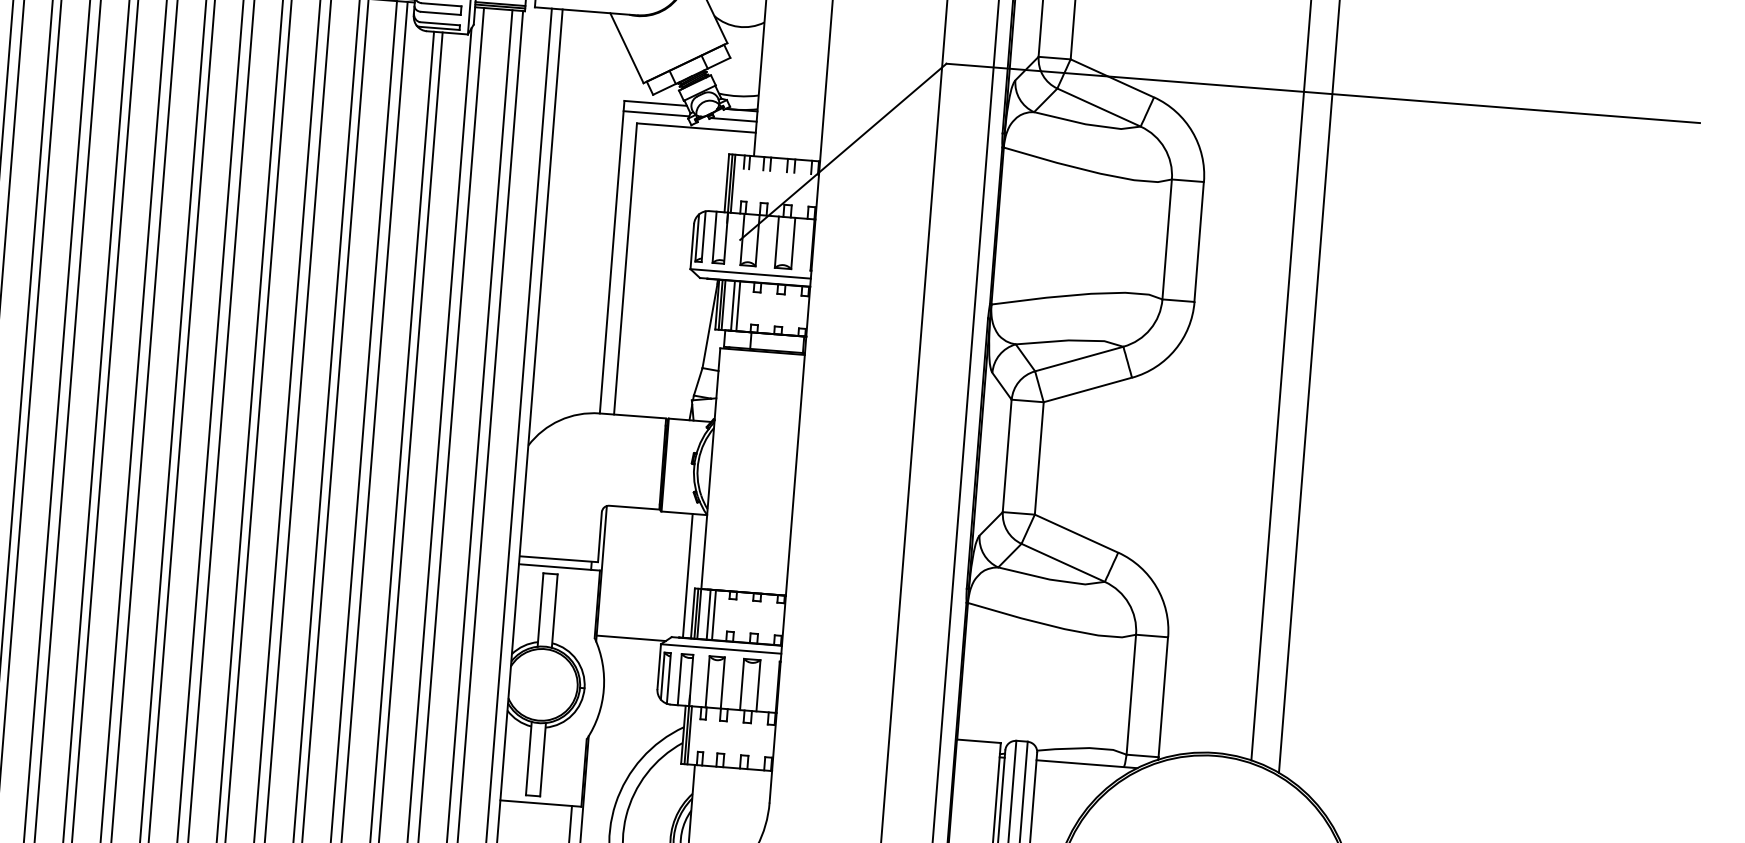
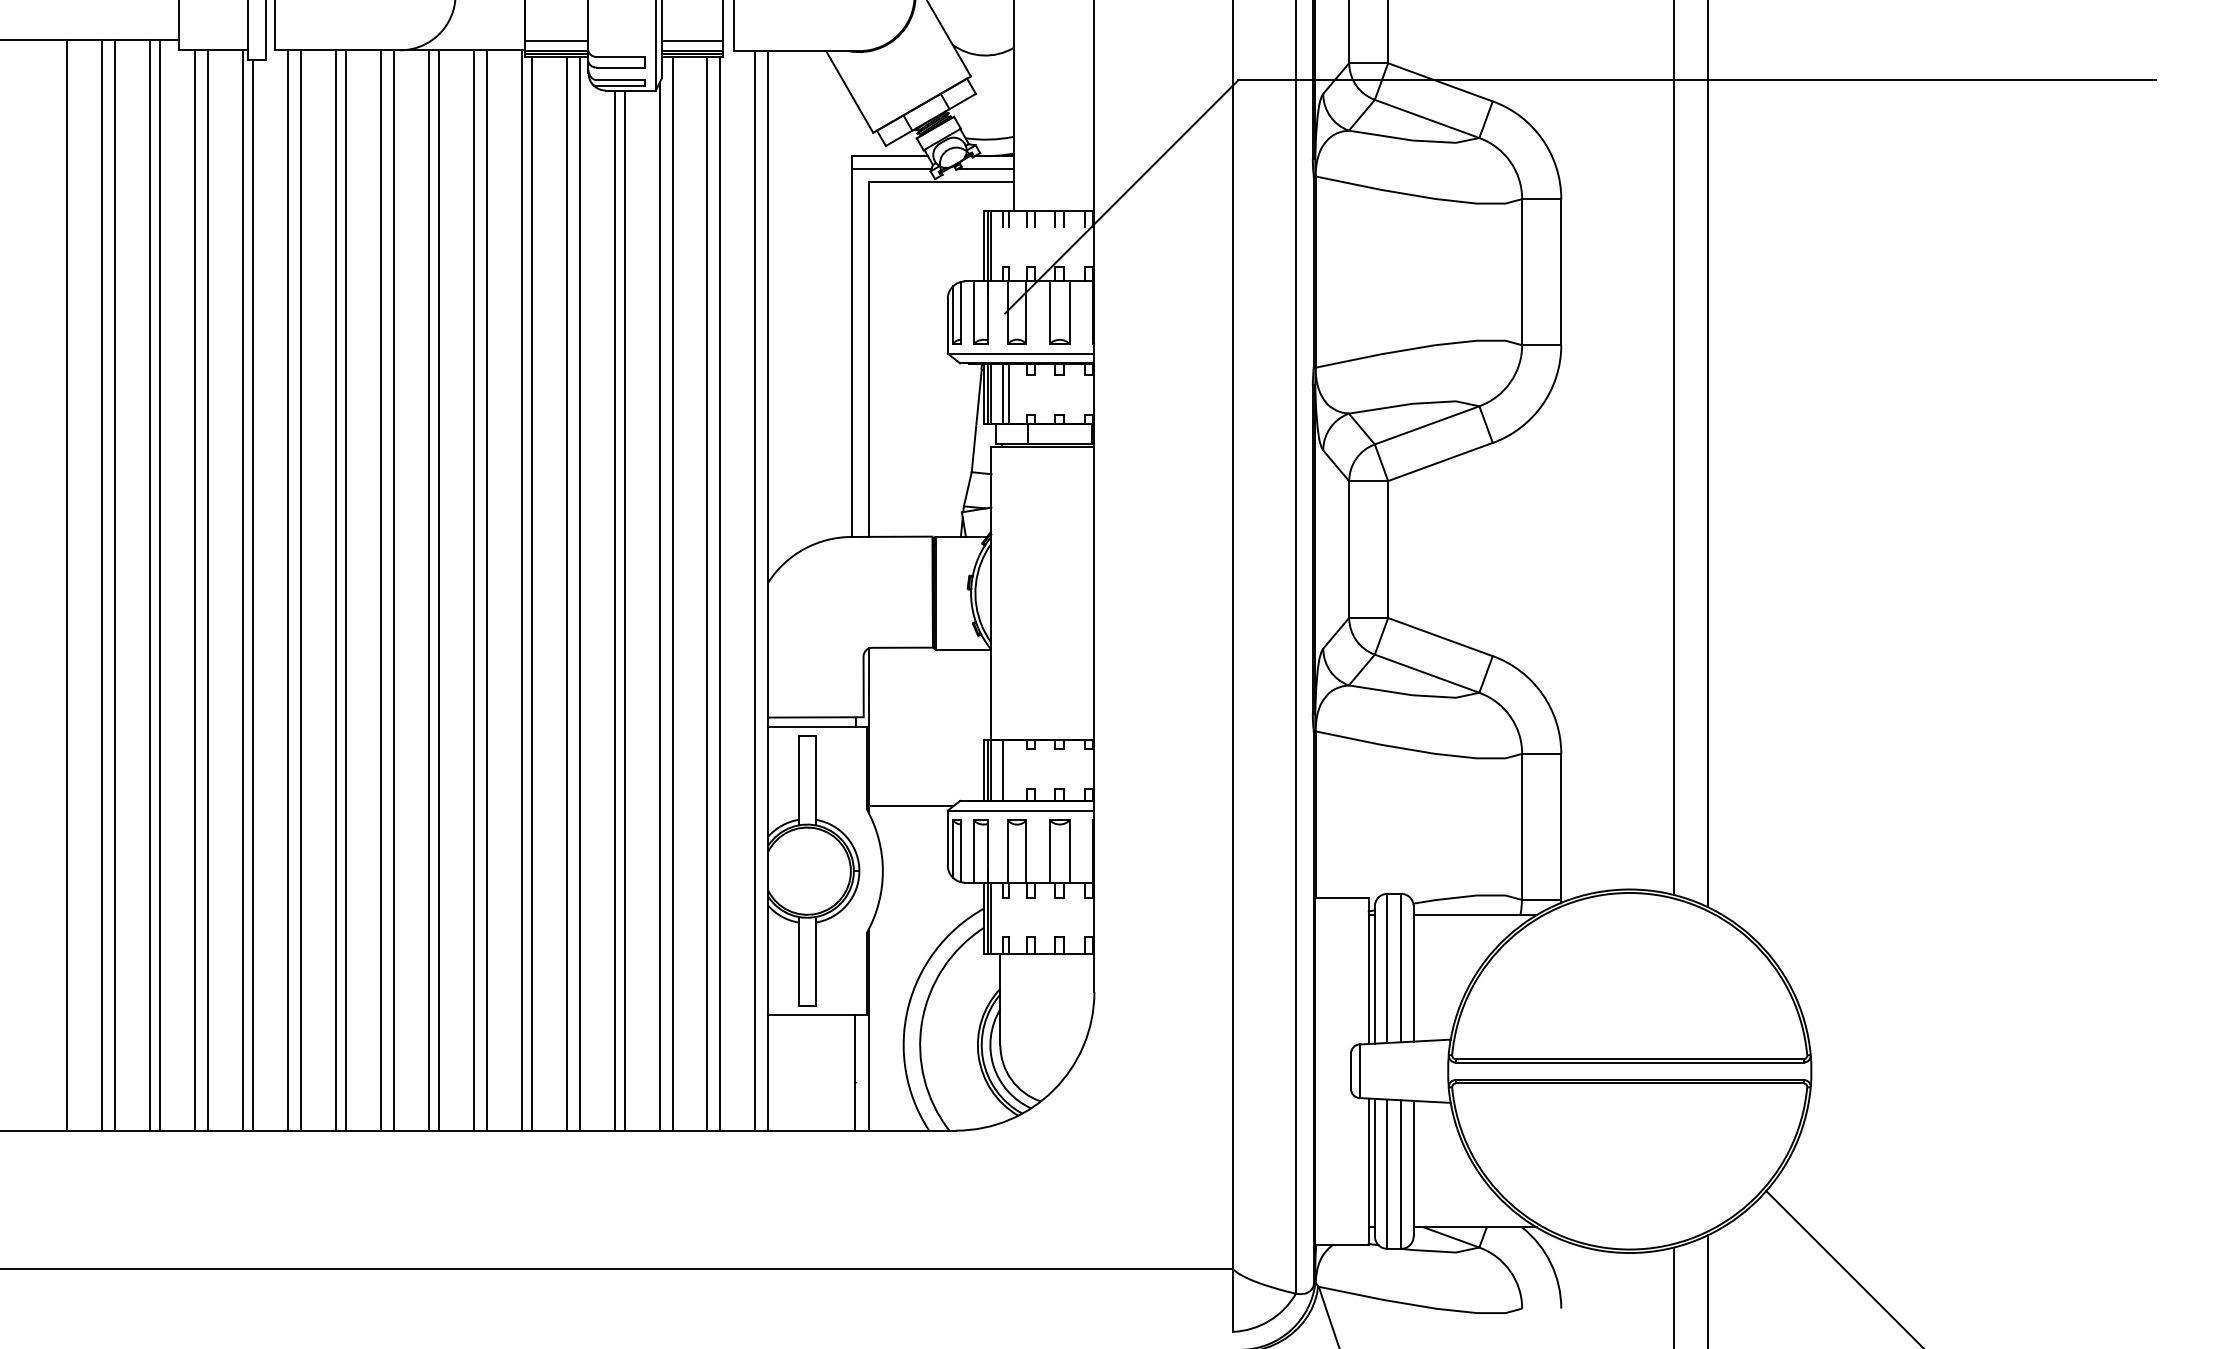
line: (687, 575) -> (973, 724), removed
line: (714, 614) -> (1009, 769), removed

